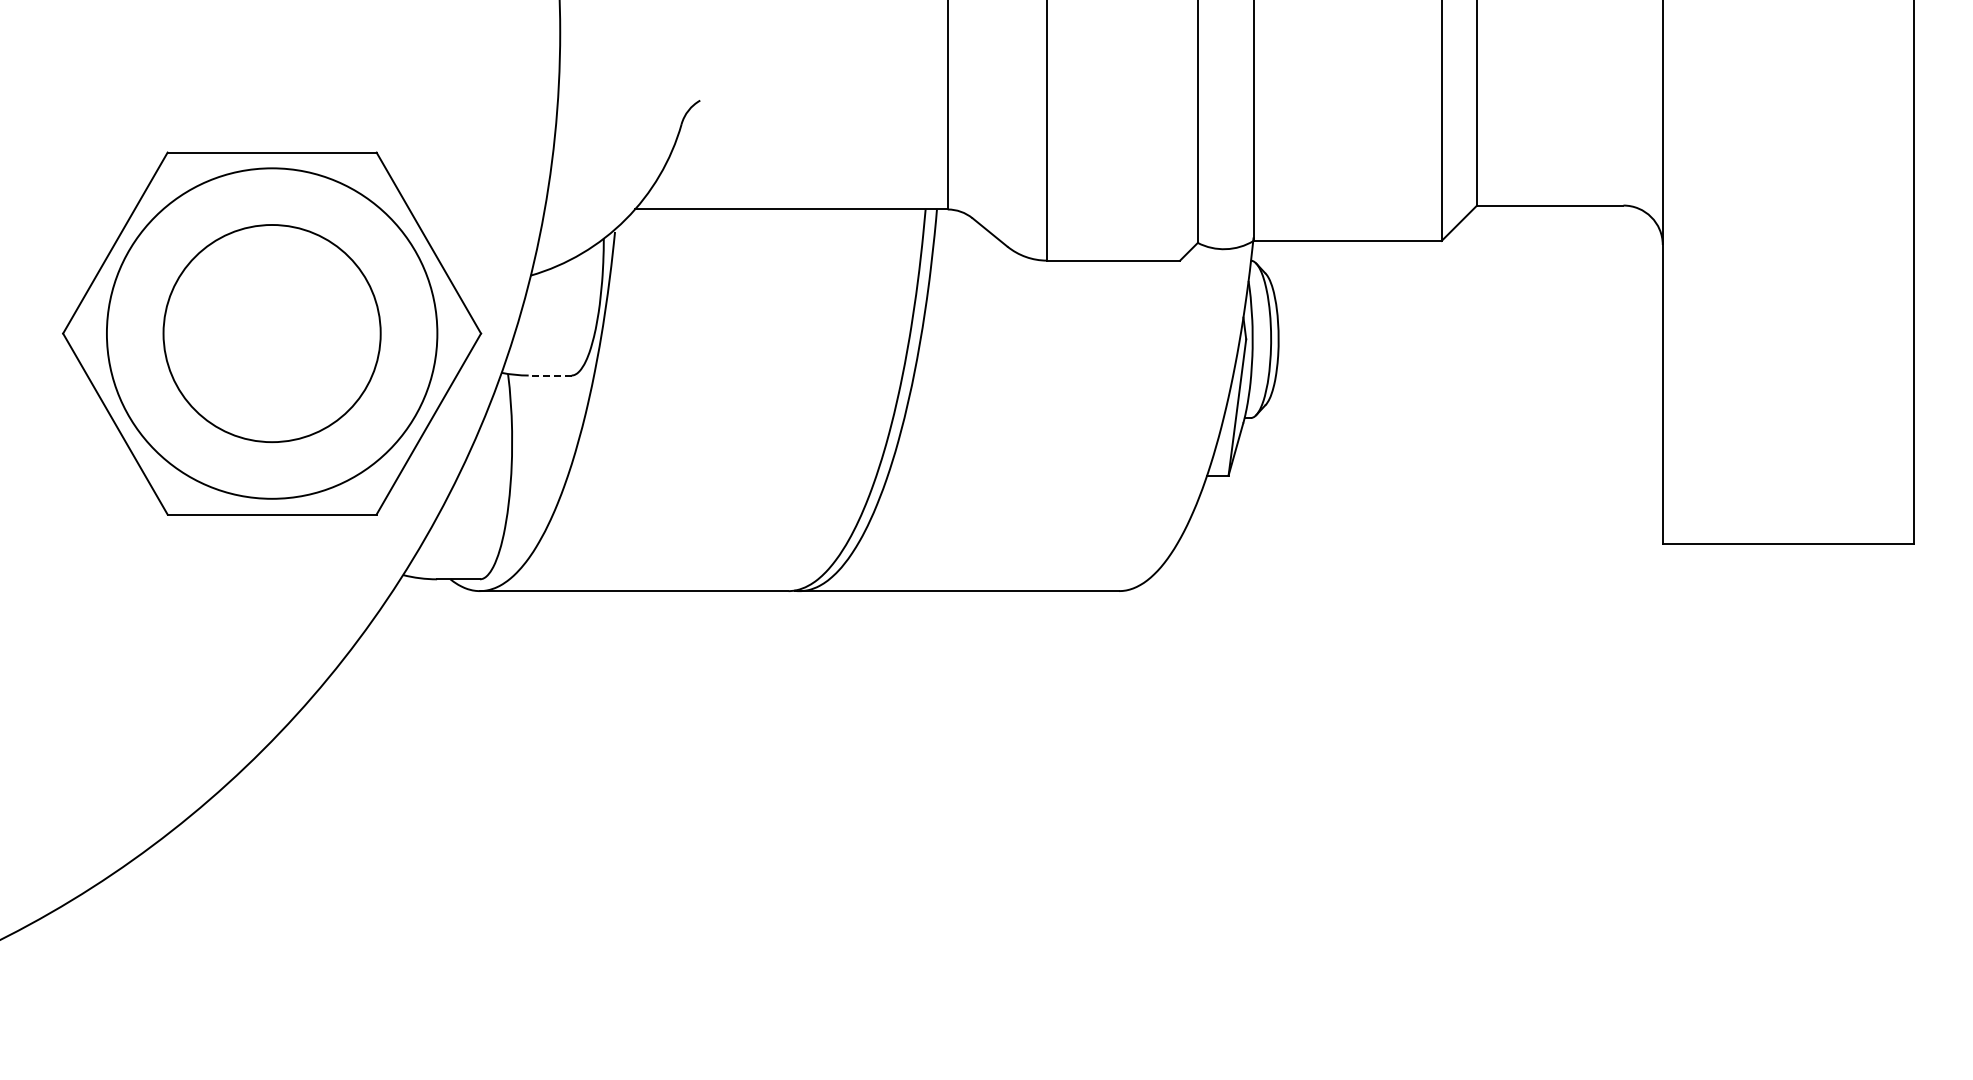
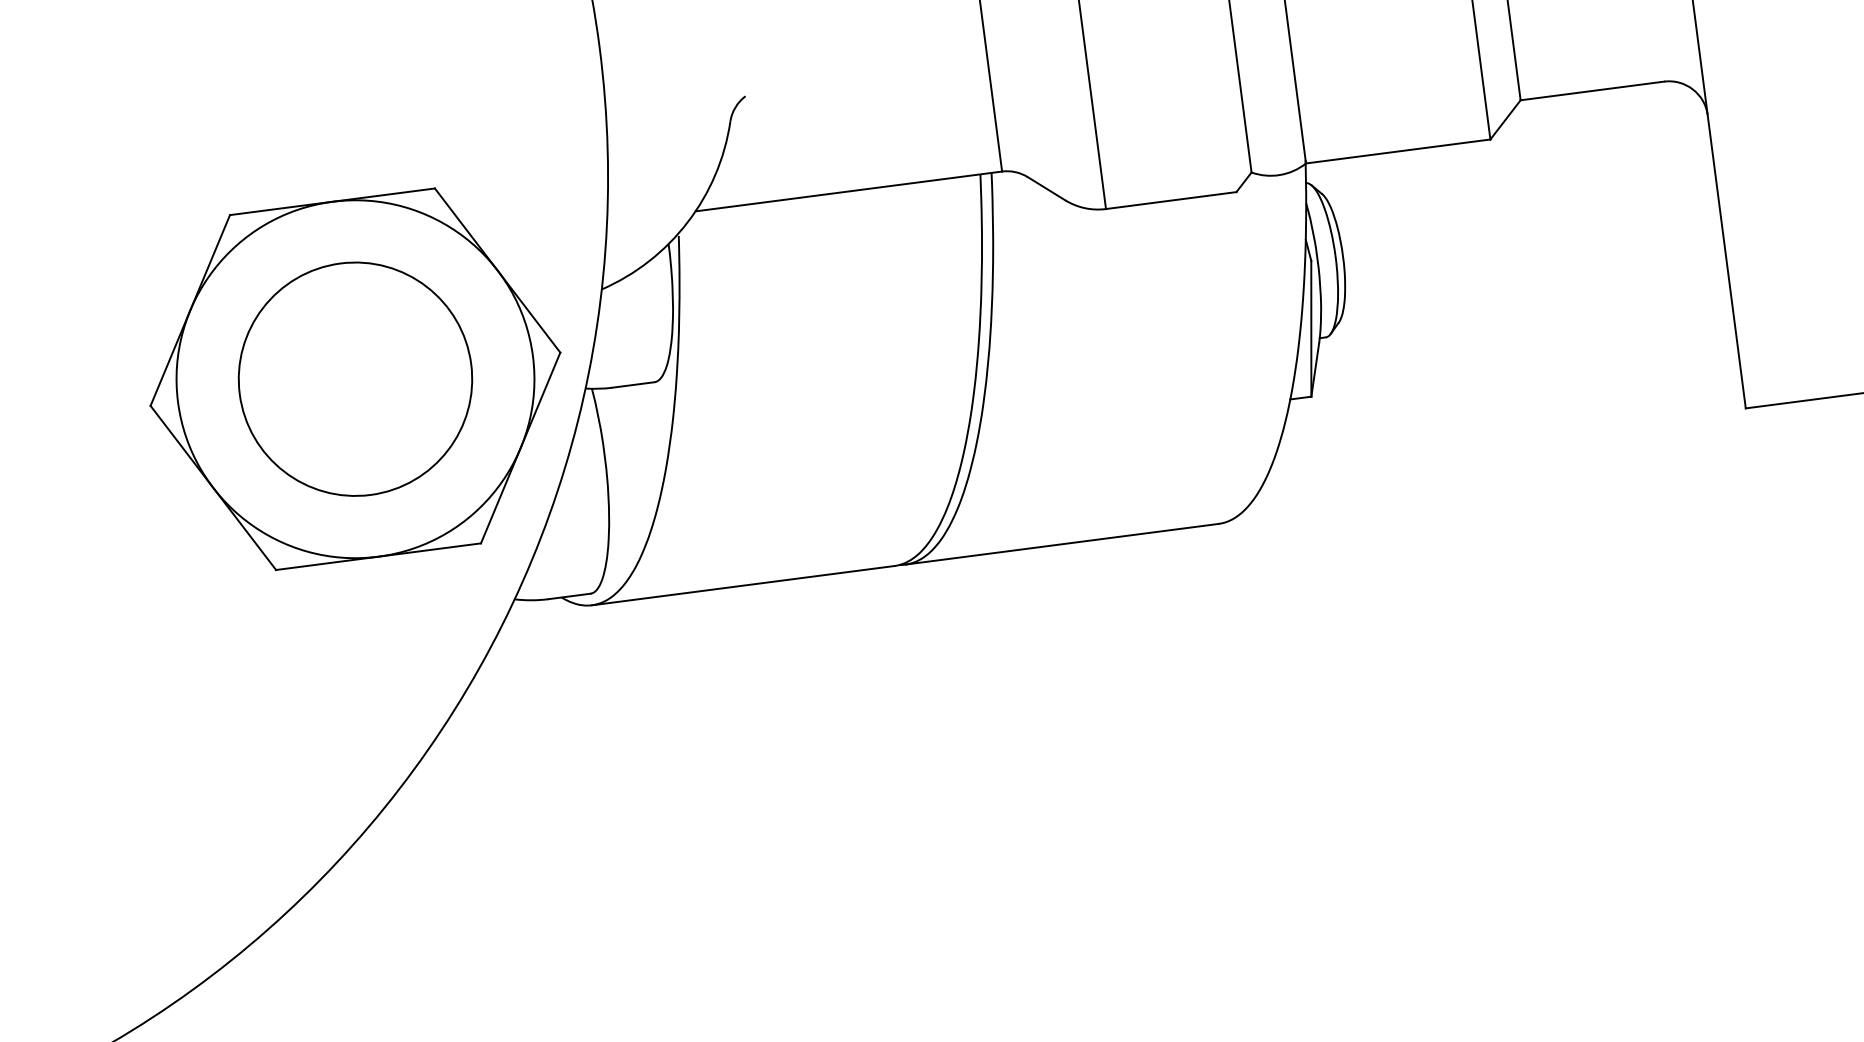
circle: (272, 333) -> (355, 379), size x0.71
circle: (272, 333) -> (355, 379), size x1.67
line: (549, 375) -> (632, 385), dashed -> solid

